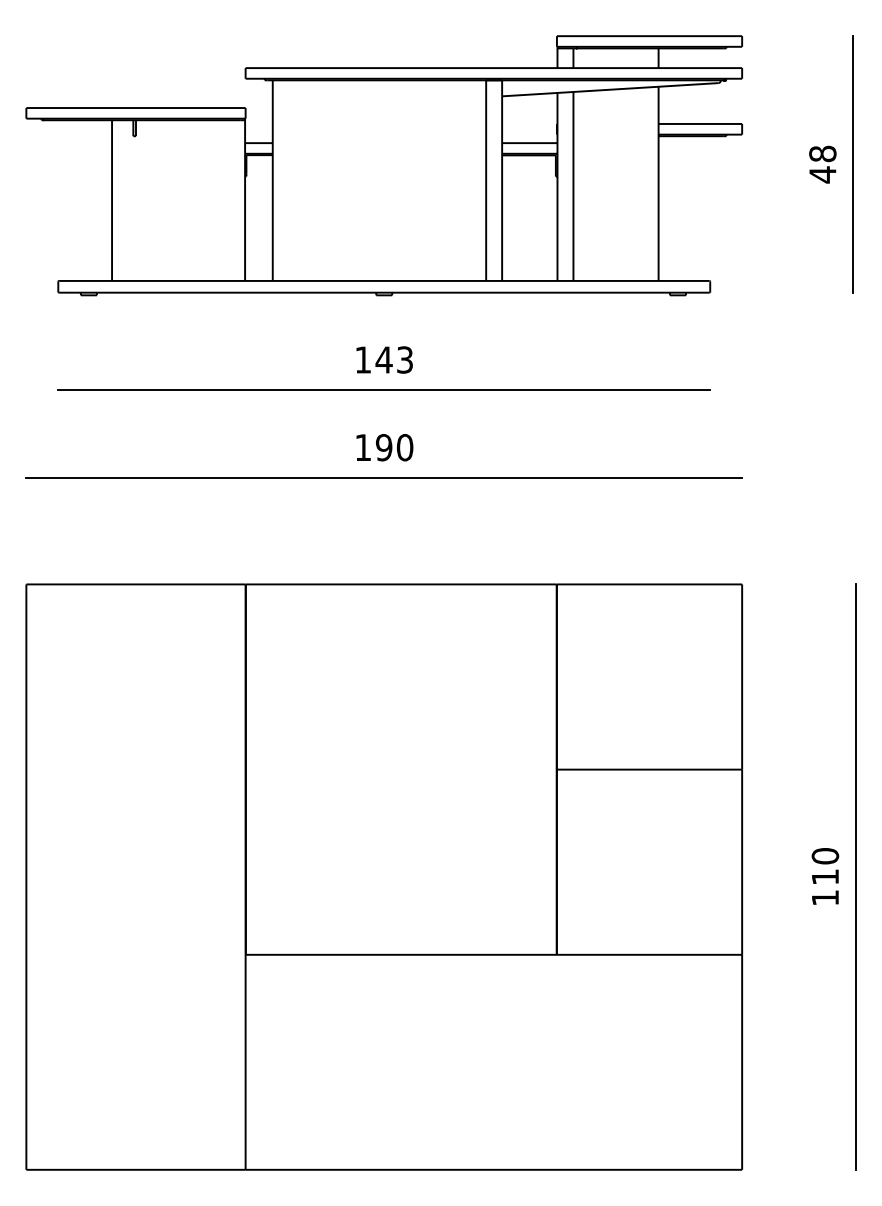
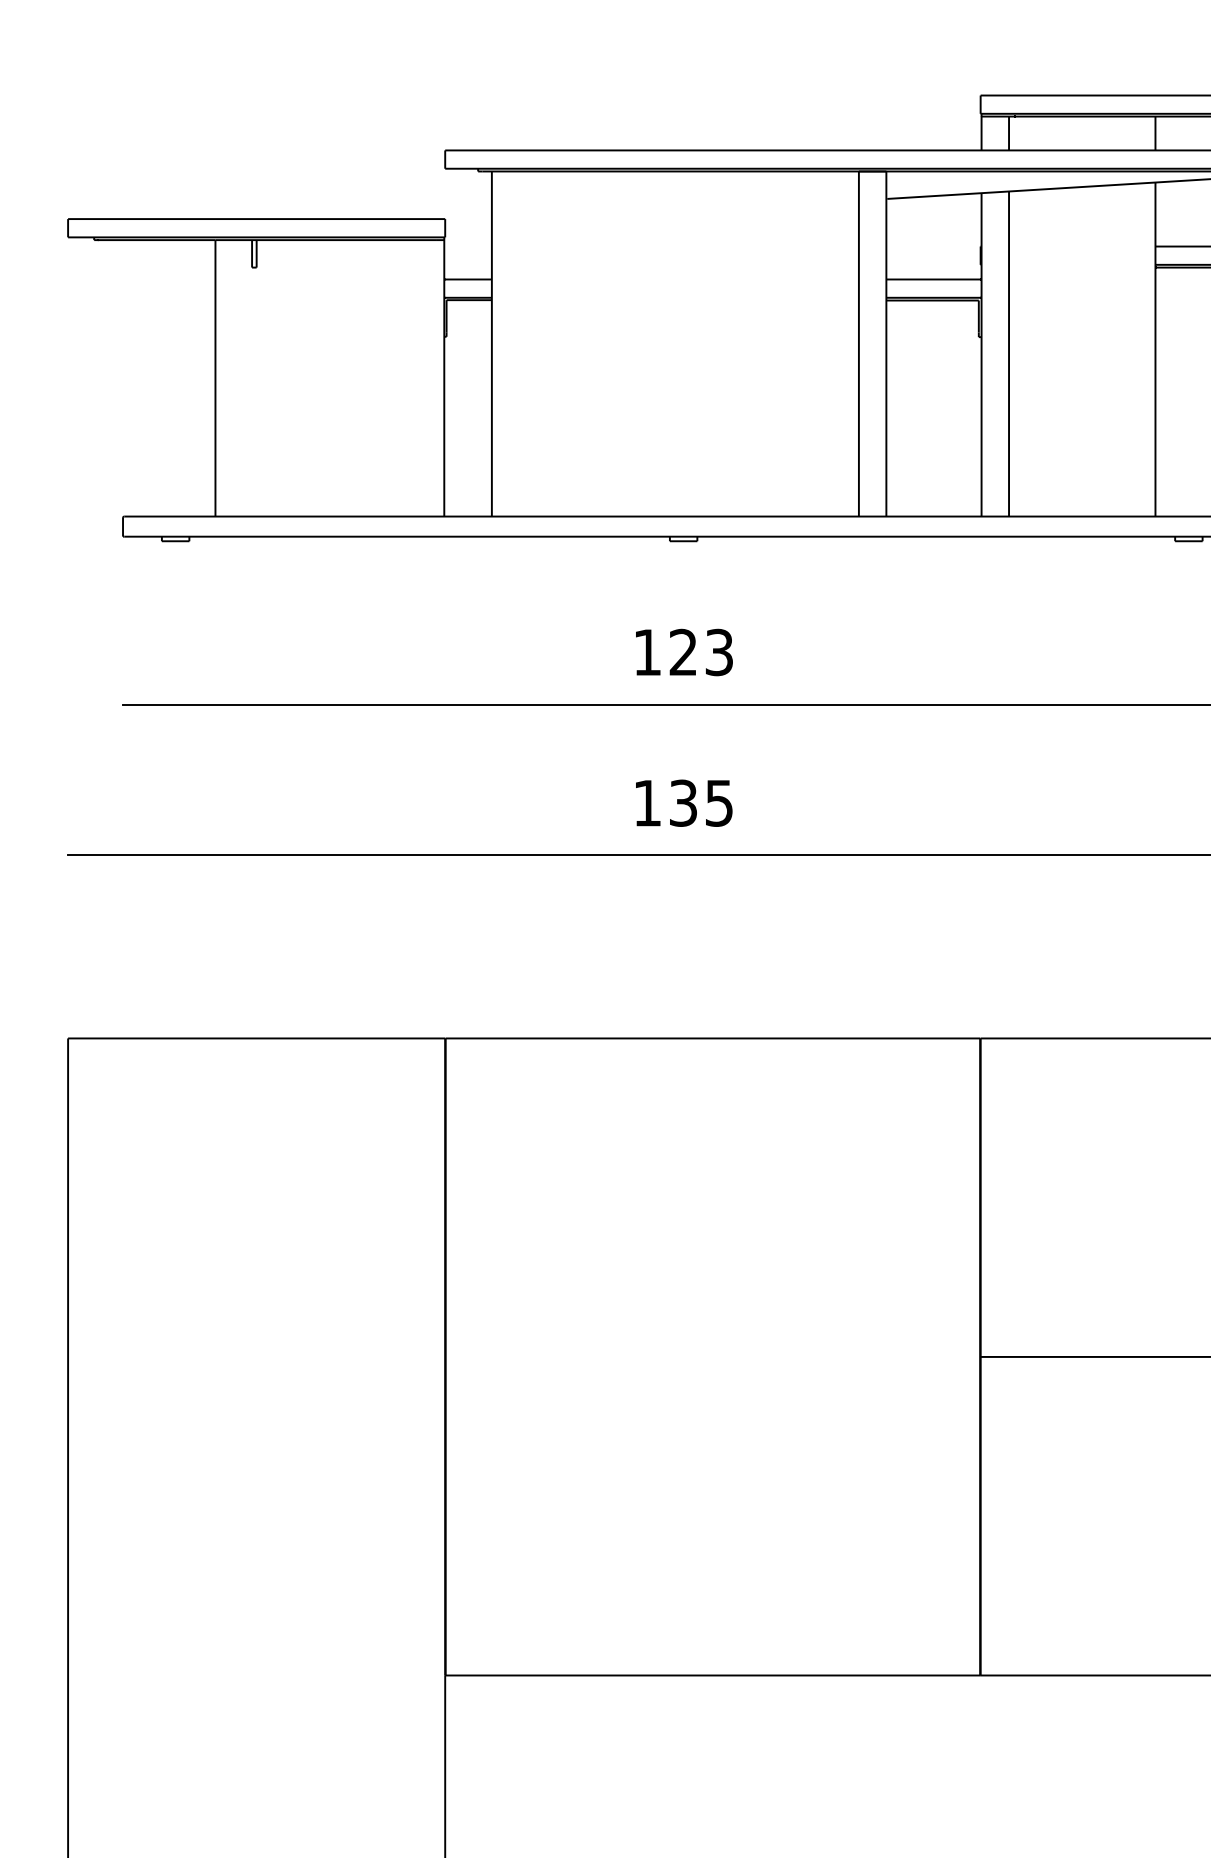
text: (383, 359) -> (682, 651), 143 -> 123
text: (394, 447) -> (701, 802), 190 -> 135

